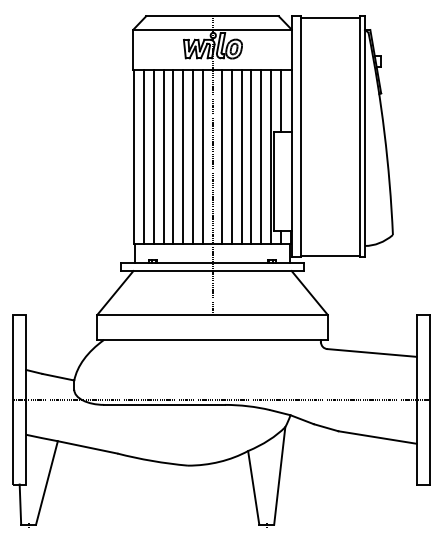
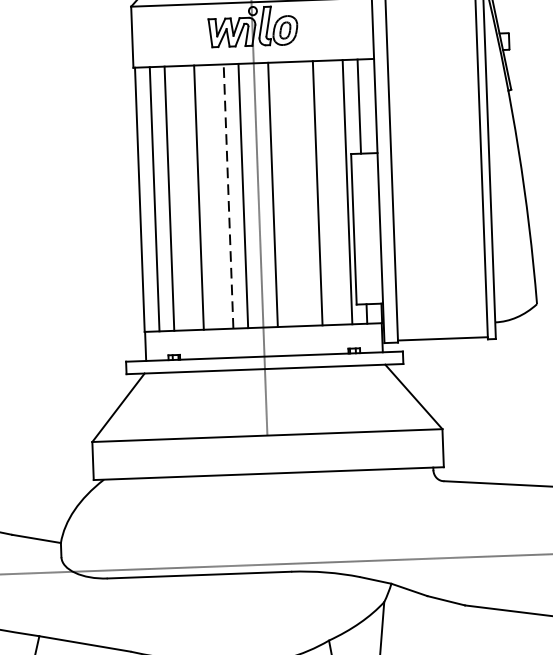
line: (163, 156) -> (184, 197), removed
line: (183, 156) -> (214, 196), removed
line: (192, 156) -> (228, 196), solid -> dashed
line: (231, 156) -> (287, 193), removed
line: (241, 156) -> (302, 193), removed
line: (261, 156) -> (332, 192), removed

